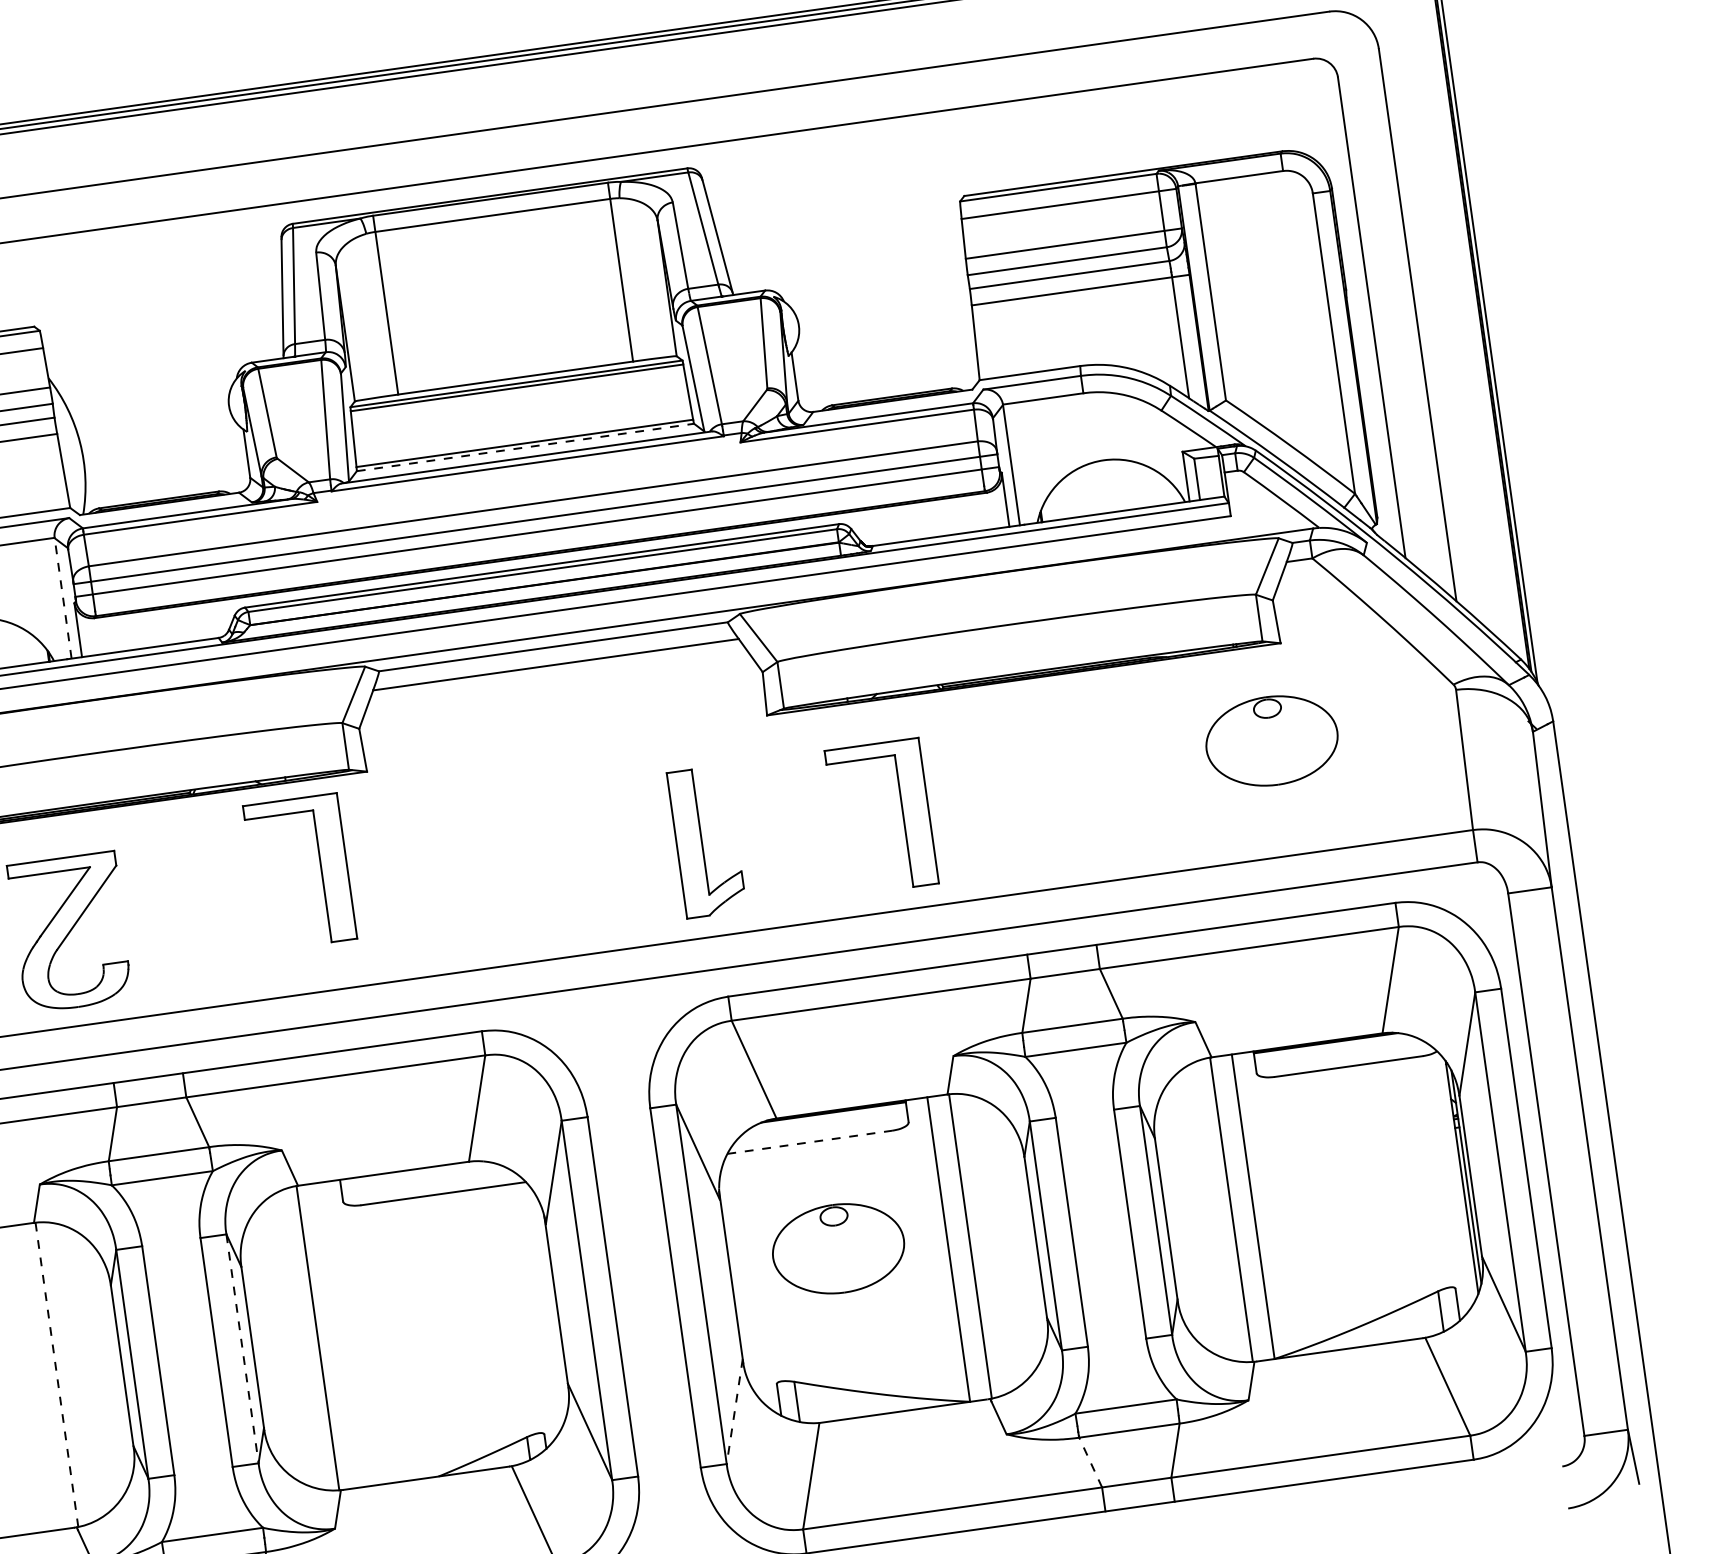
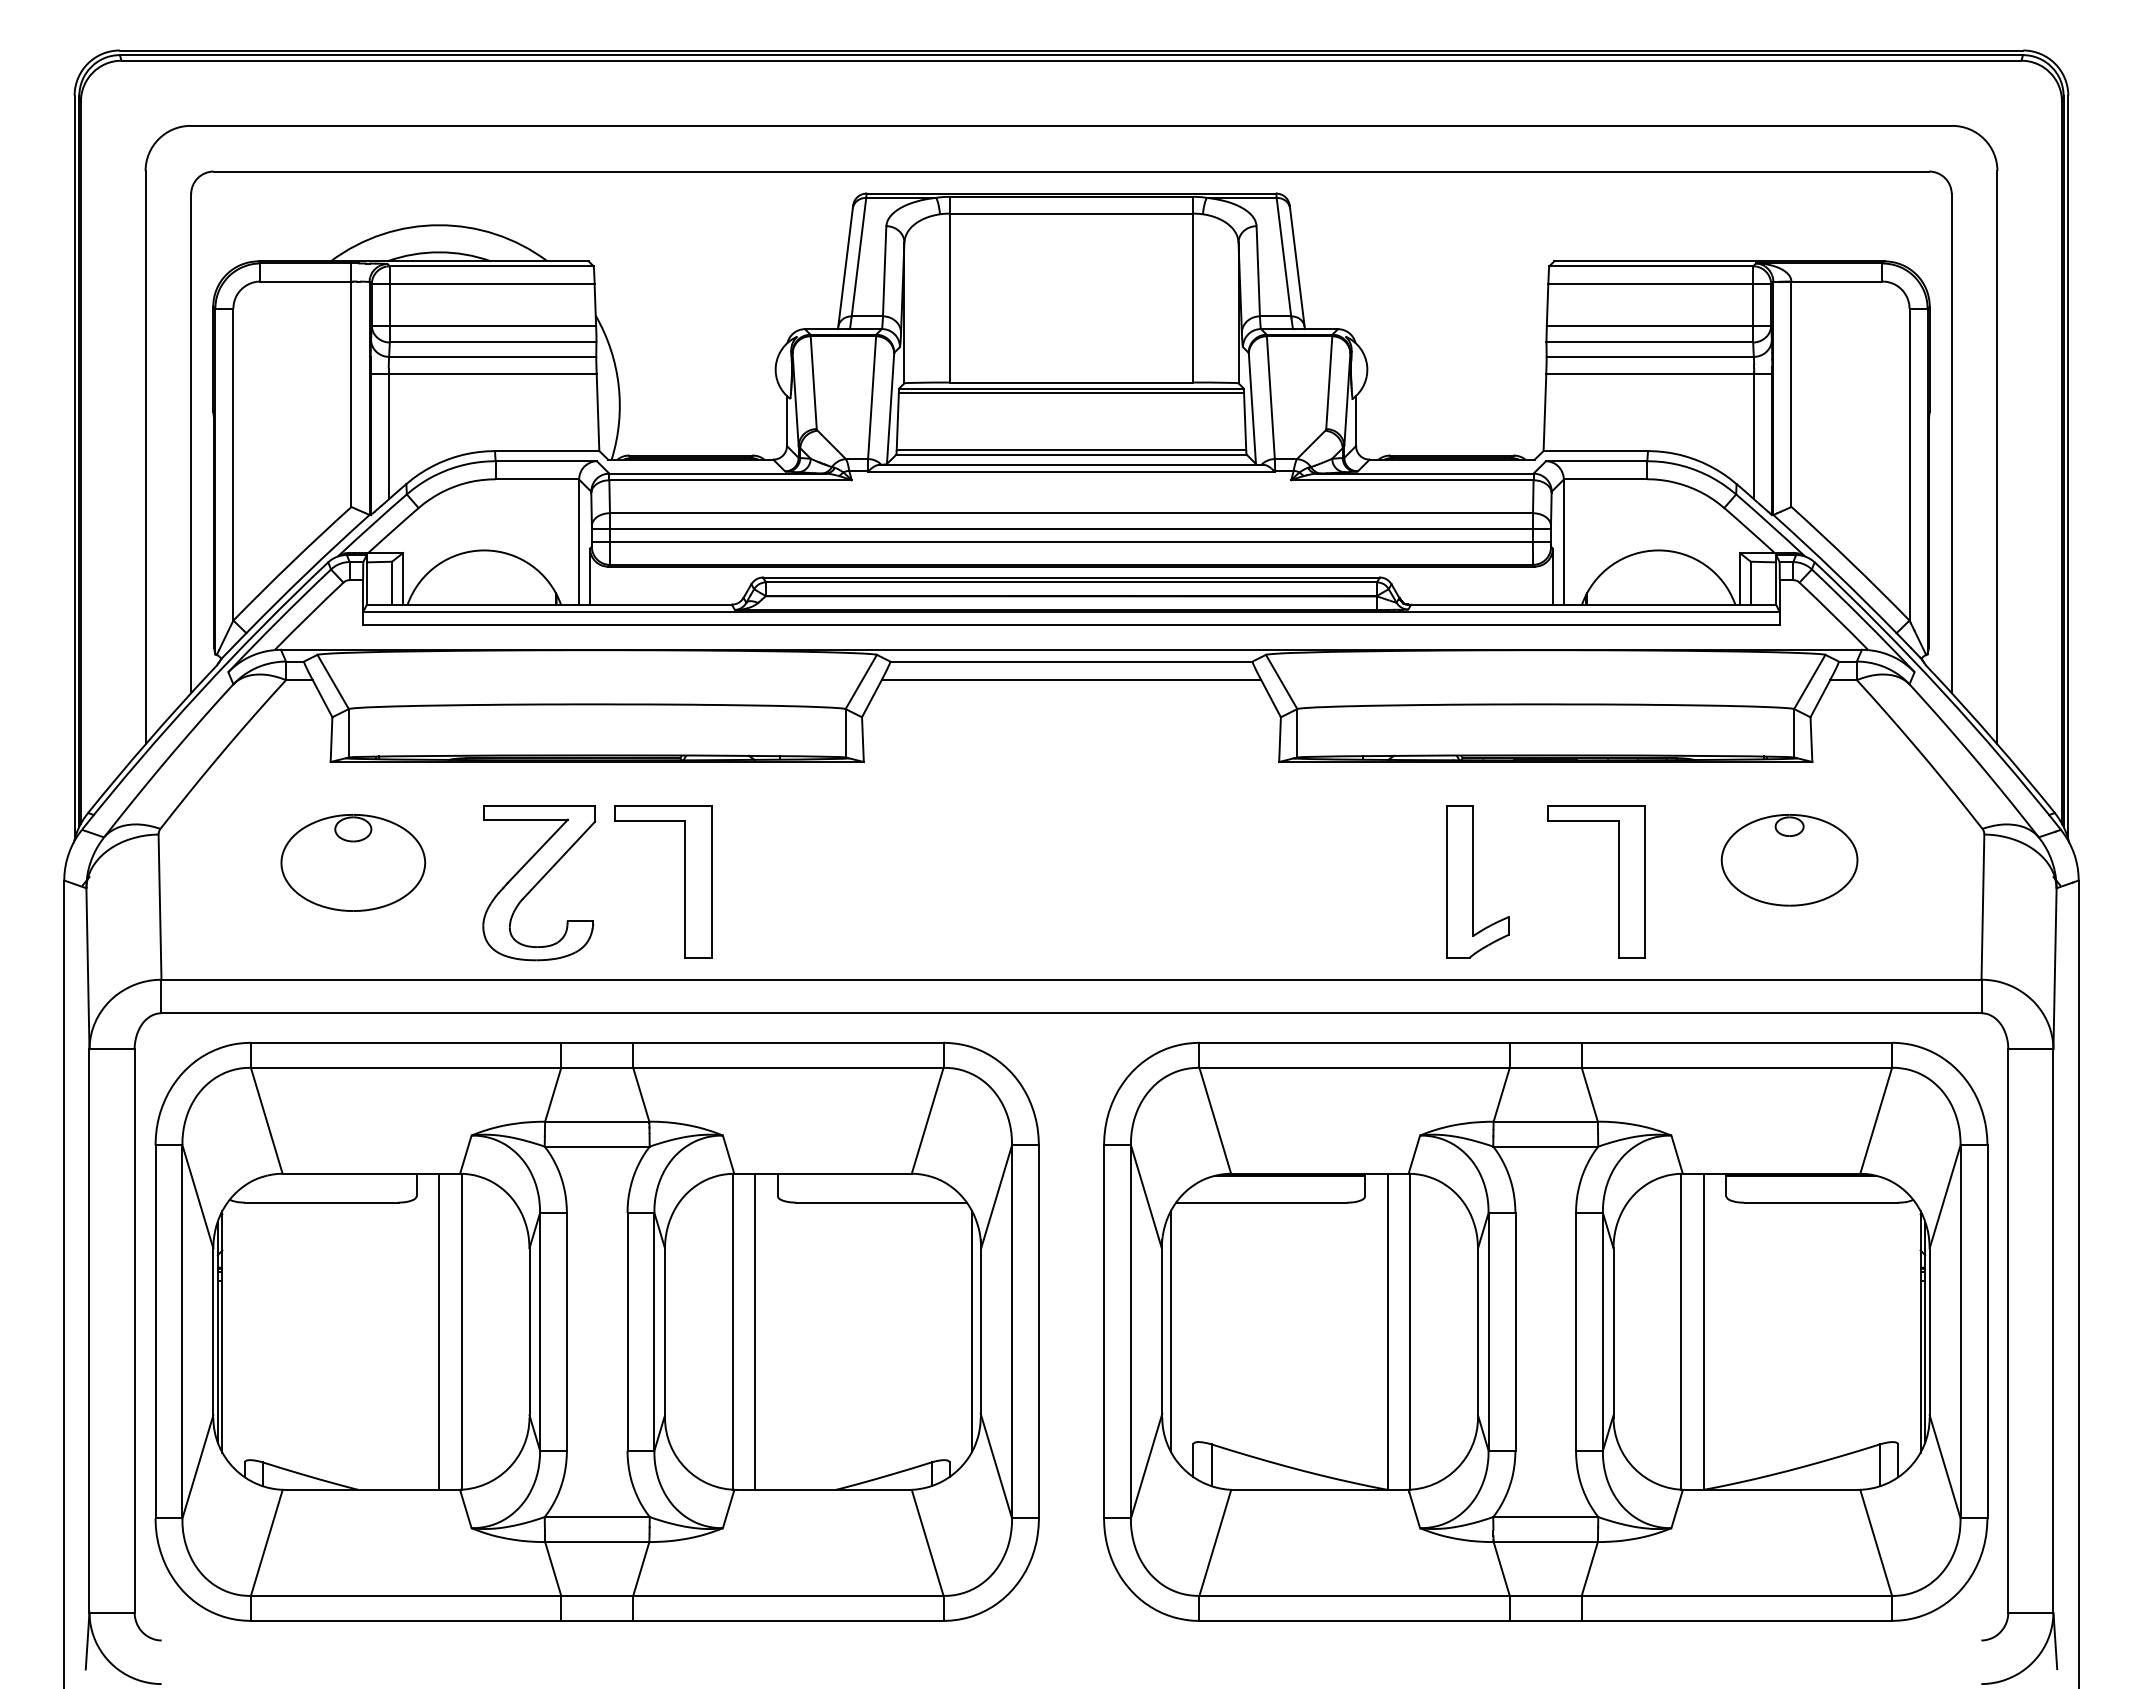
line: (526, 447) -> (1072, 454), dashed -> solid
line: (63, 597) -> (579, 541), dashed -> solid
part: (903, 813) -> (1618, 881), moved
part: (706, 841) -> (1477, 881), moved
part: (320, 869) -> (684, 881), moved
line: (809, 1142) -> (1261, 1202), dashed -> solid
part: (838, 1249) -> (1275, 1315), removed
line: (739, 1278) -> (1170, 1331), added
line: (548, 1305) -> (972, 1331), added
line: (339, 1334) -> (755, 1331), added
line: (242, 1348) -> (654, 1331), dashed -> solid
line: (56, 1374) -> (461, 1331), dashed -> solid
line: (35, 1377) -> (439, 1331), added
line: (734, 1411) -> (1146, 1466), dashed -> solid
line: (1090, 1462) -> (1501, 1568), dashed -> solid

